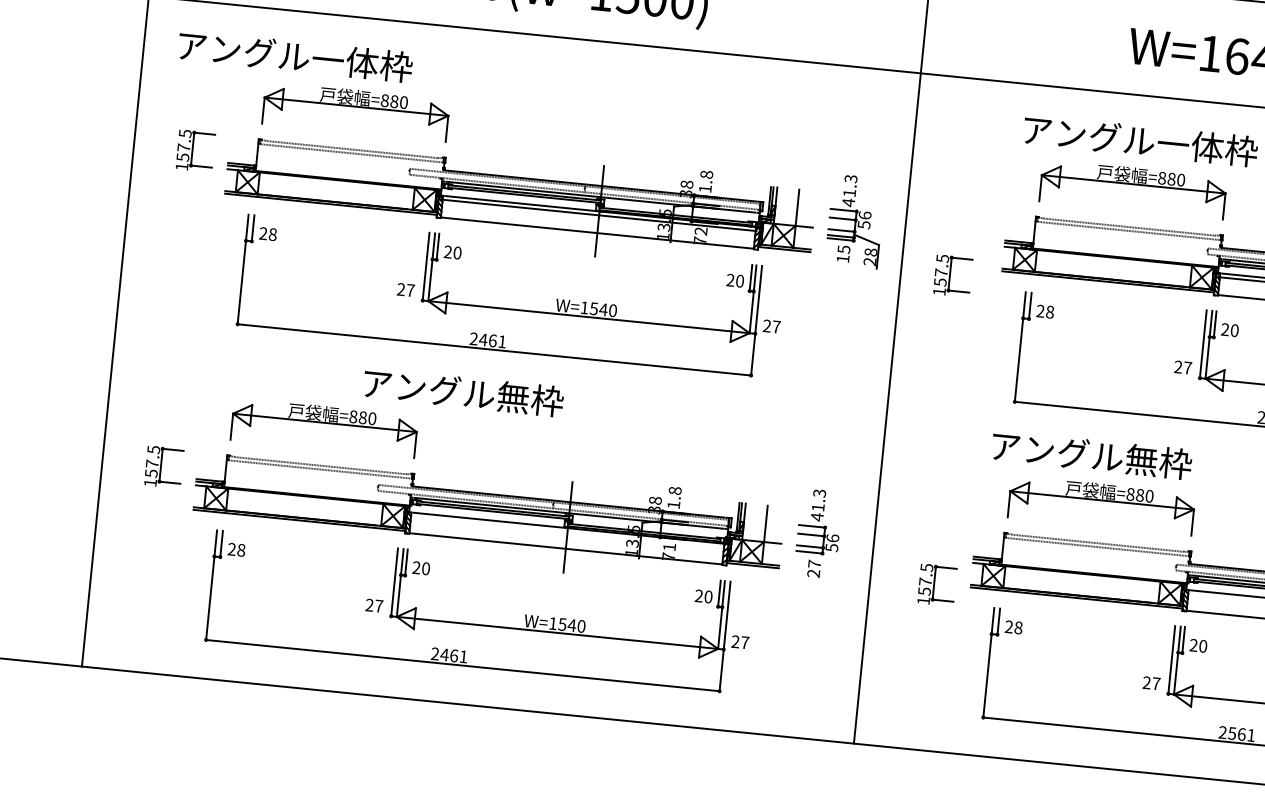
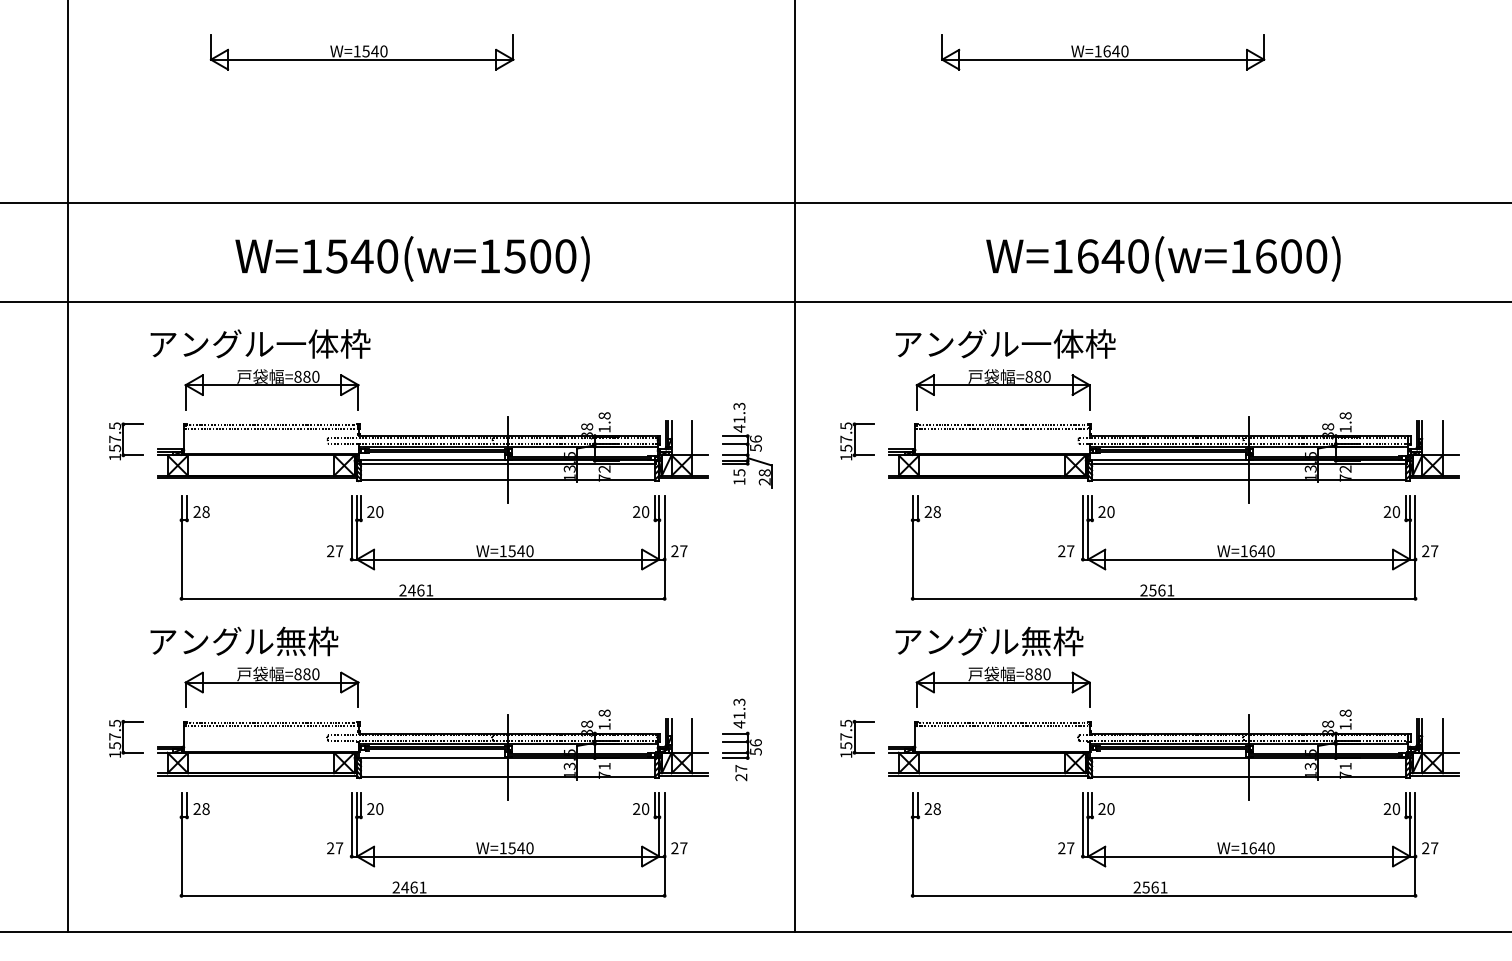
text: (295, 55) -> (260, 343), moved
part: (953, 276) -> (857, 441), moved
text: (463, 392) -> (244, 641), moved
part: (937, 584) -> (857, 738), moved

